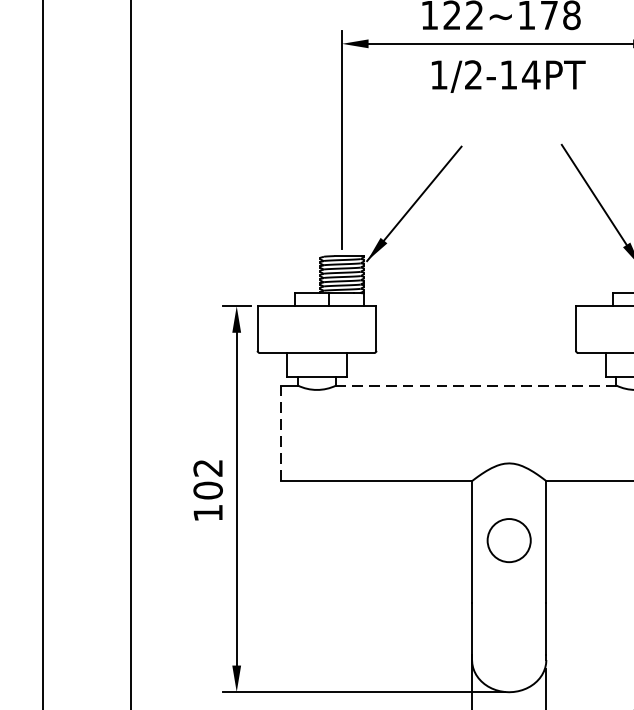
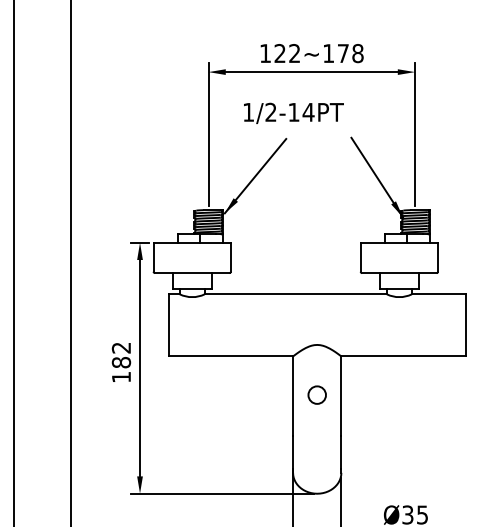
text: (508, 75) -> (293, 112), moved
line: (475, 385) -> (295, 294), dashed -> solid
line: (280, 433) -> (168, 325), dashed -> solid
text: (208, 490) -> (121, 362), 102 -> 182
circle: (508, 539) -> (316, 394), size x0.62

